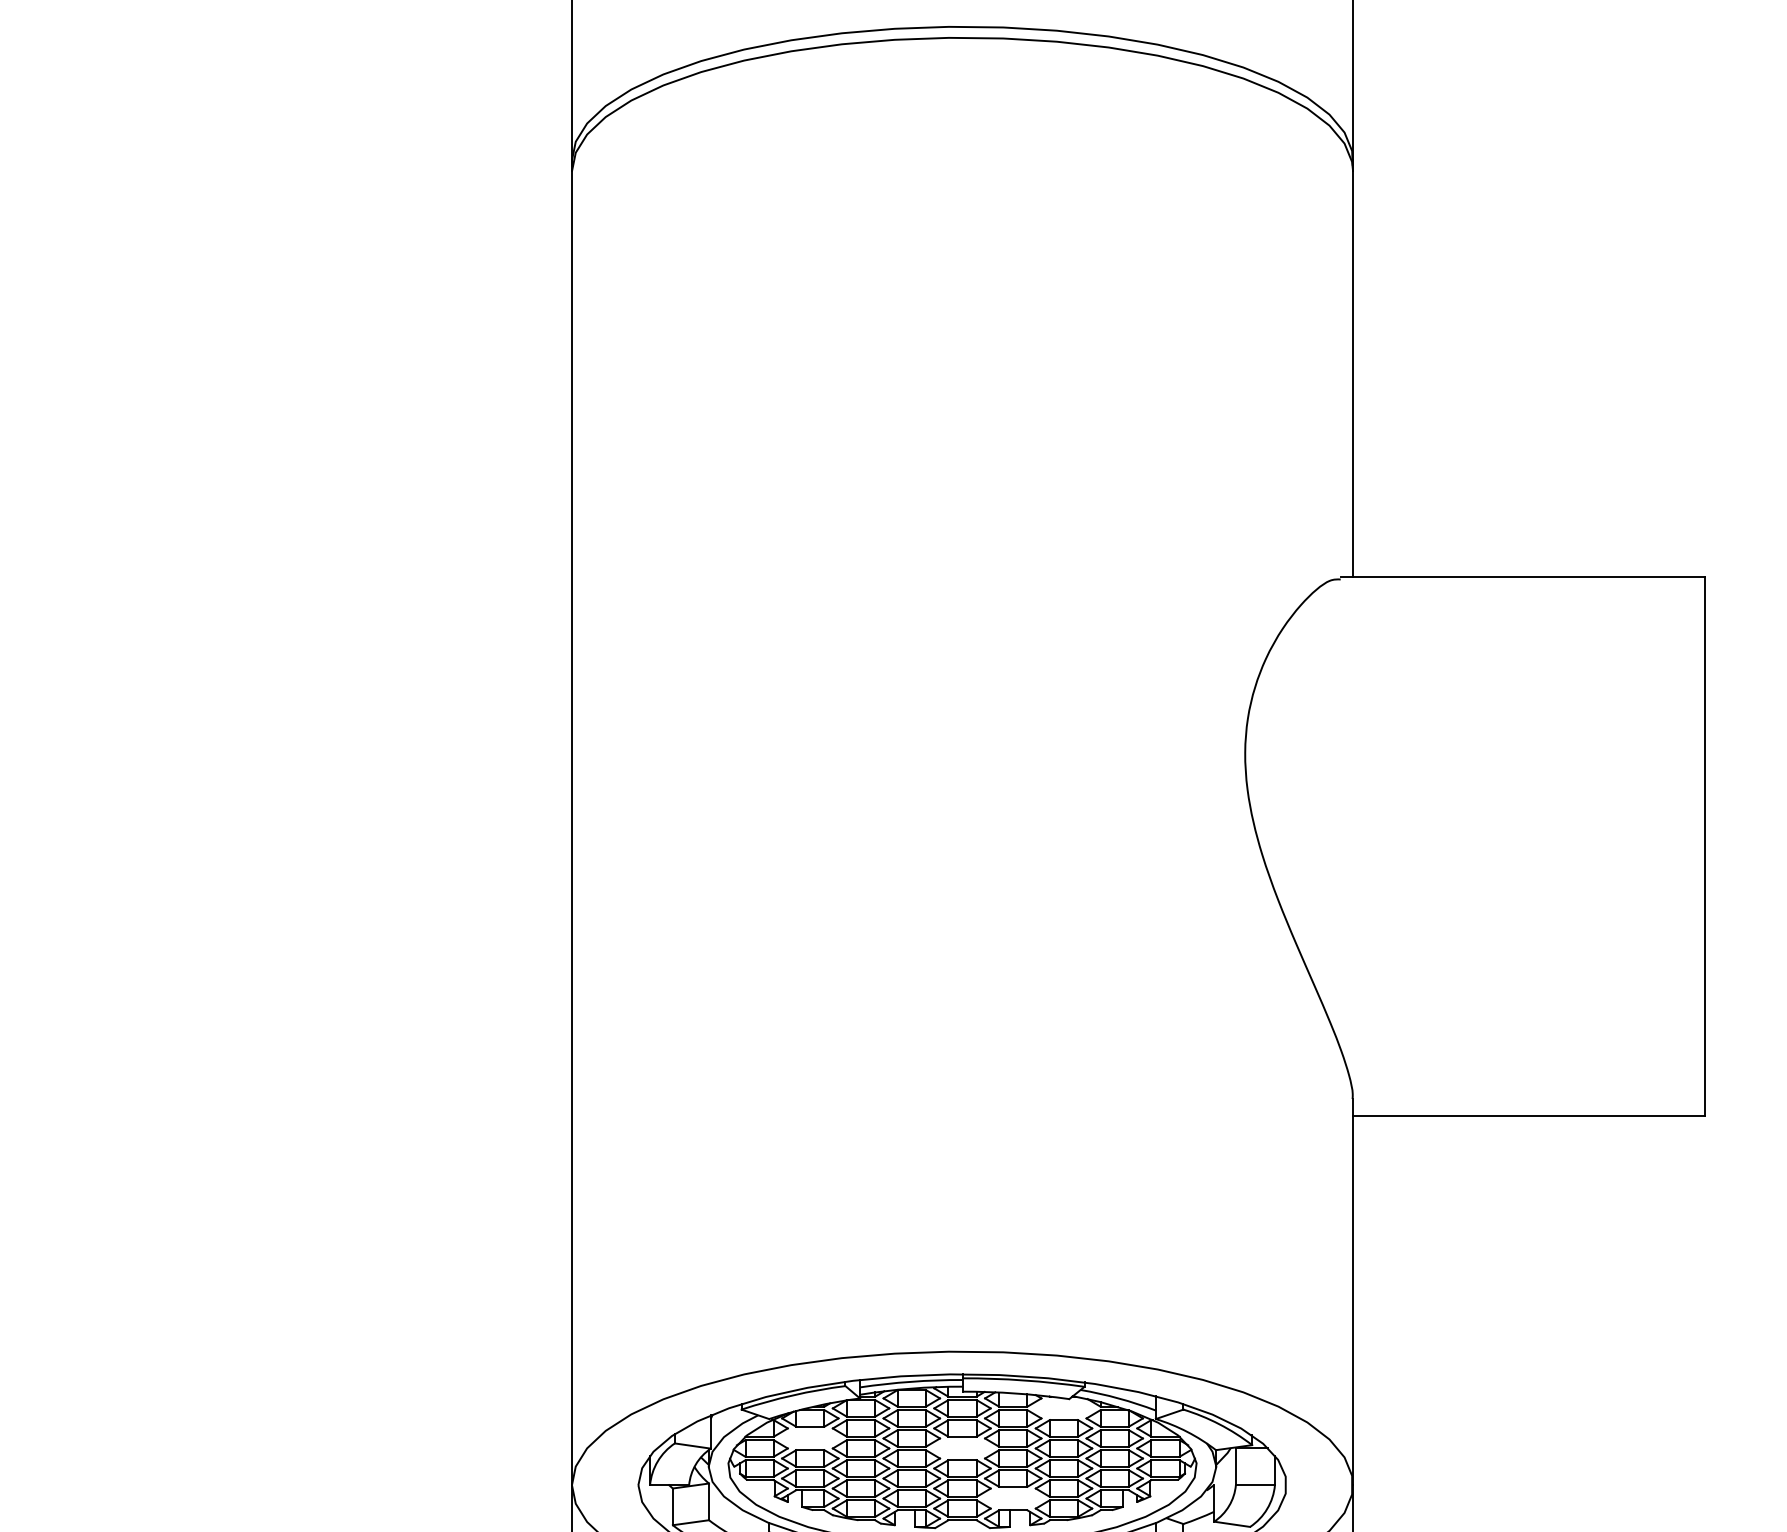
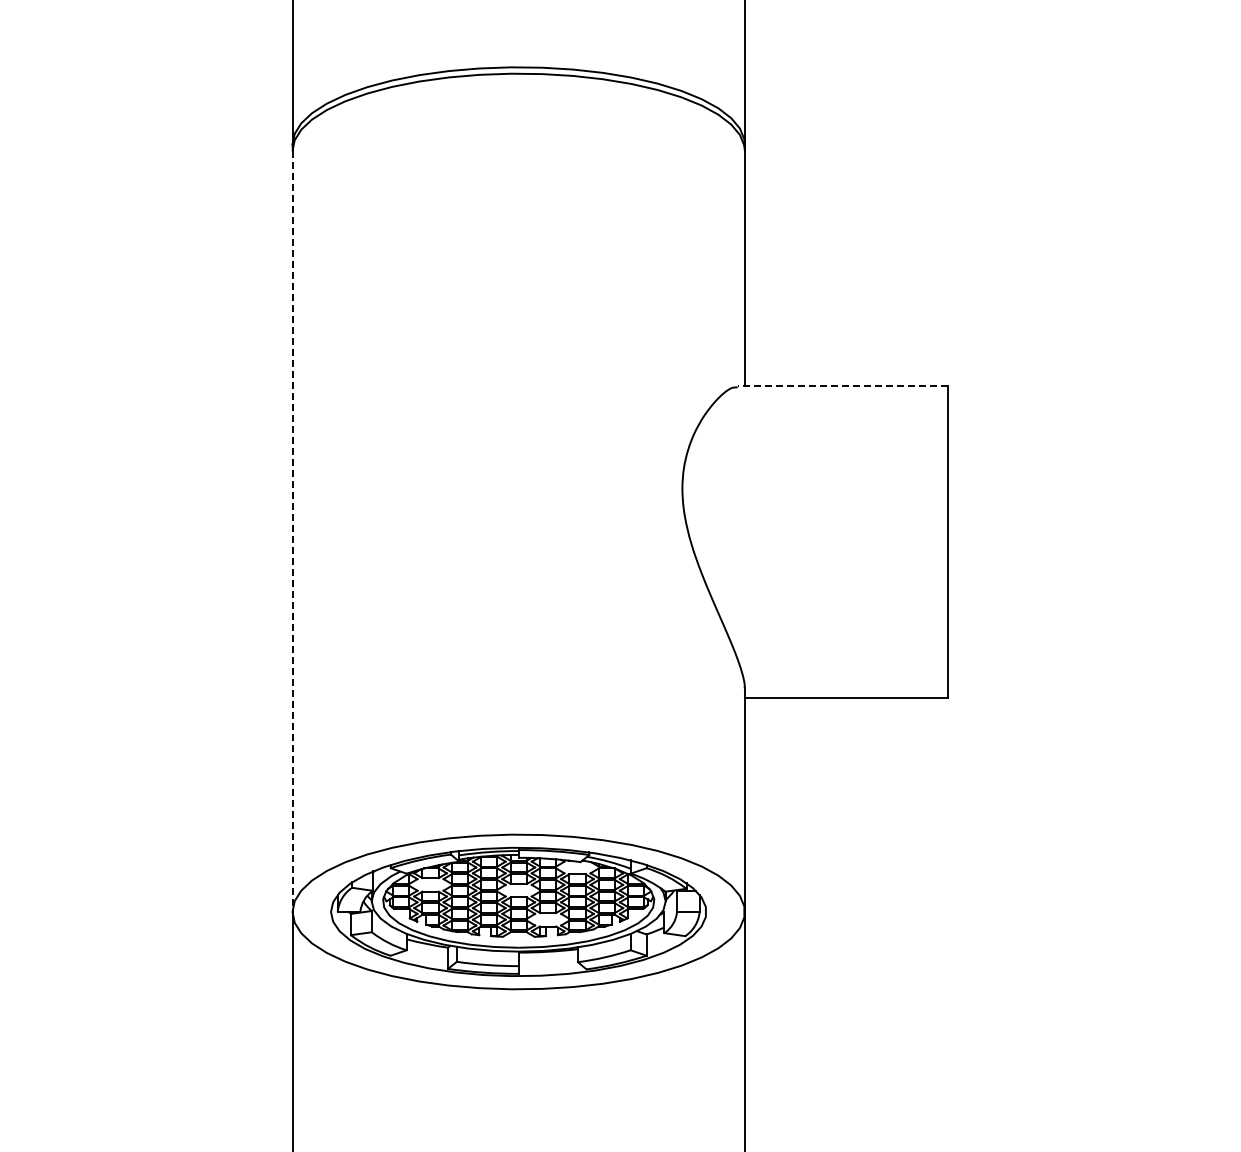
line: (1521, 577) -> (842, 386), solid -> dashed
line: (571, 829) -> (292, 532), solid -> dashed

